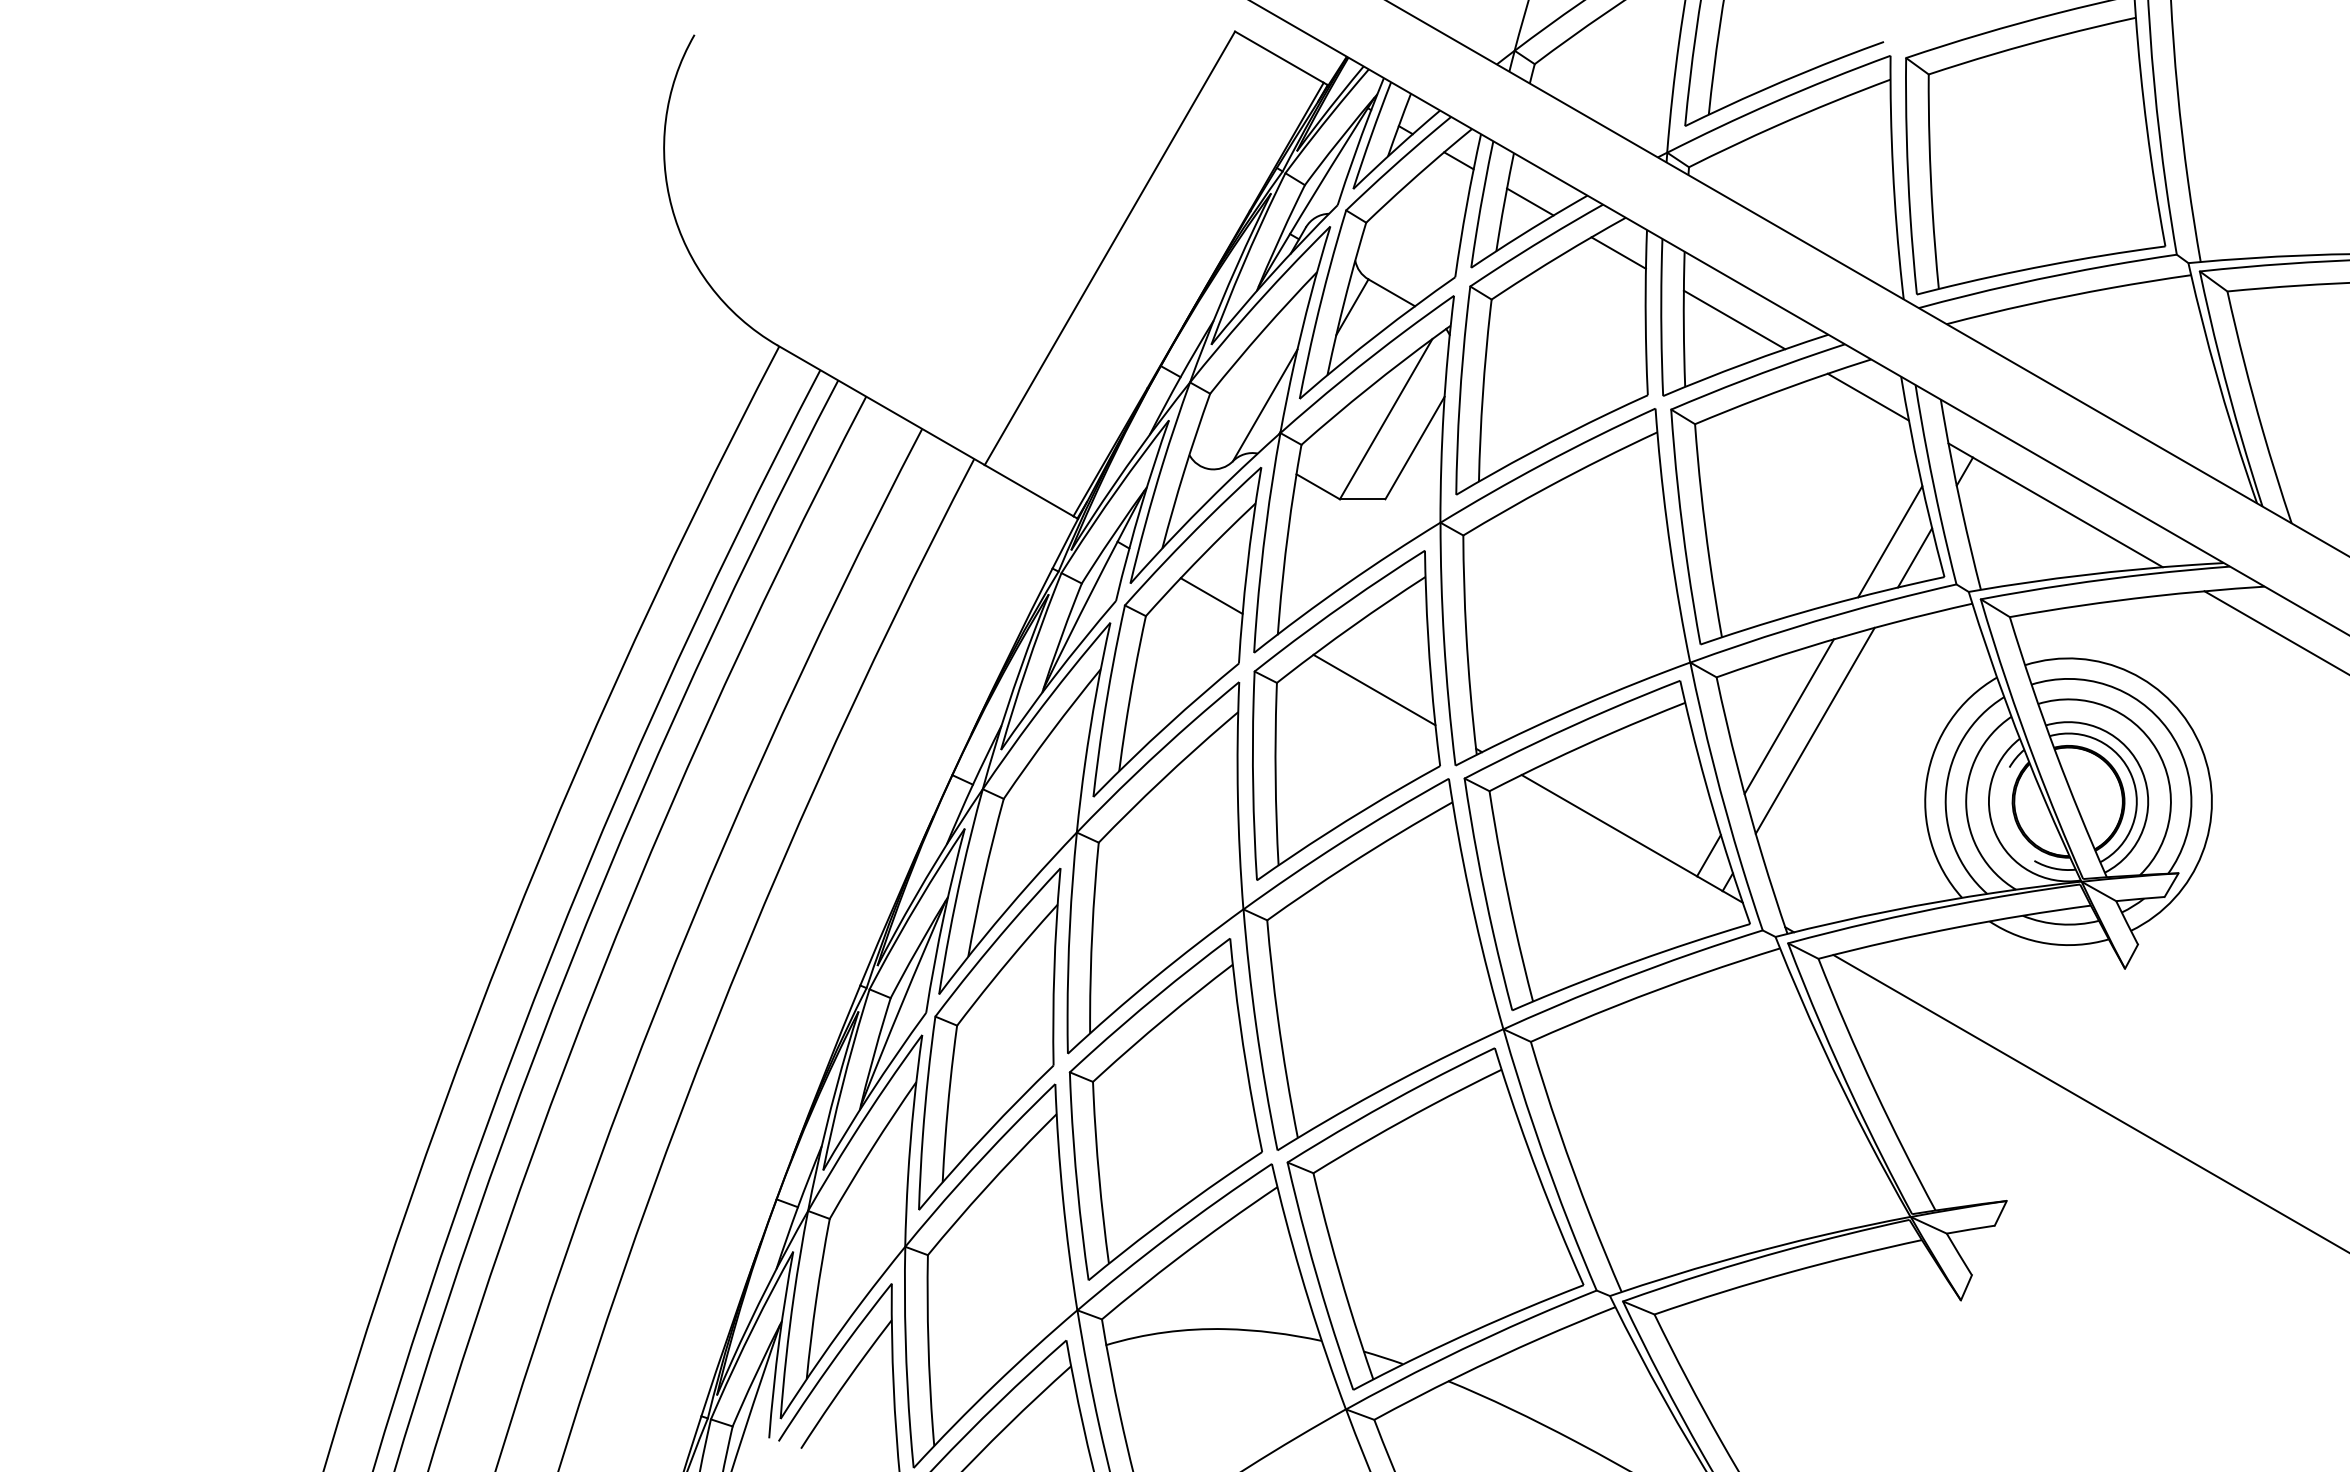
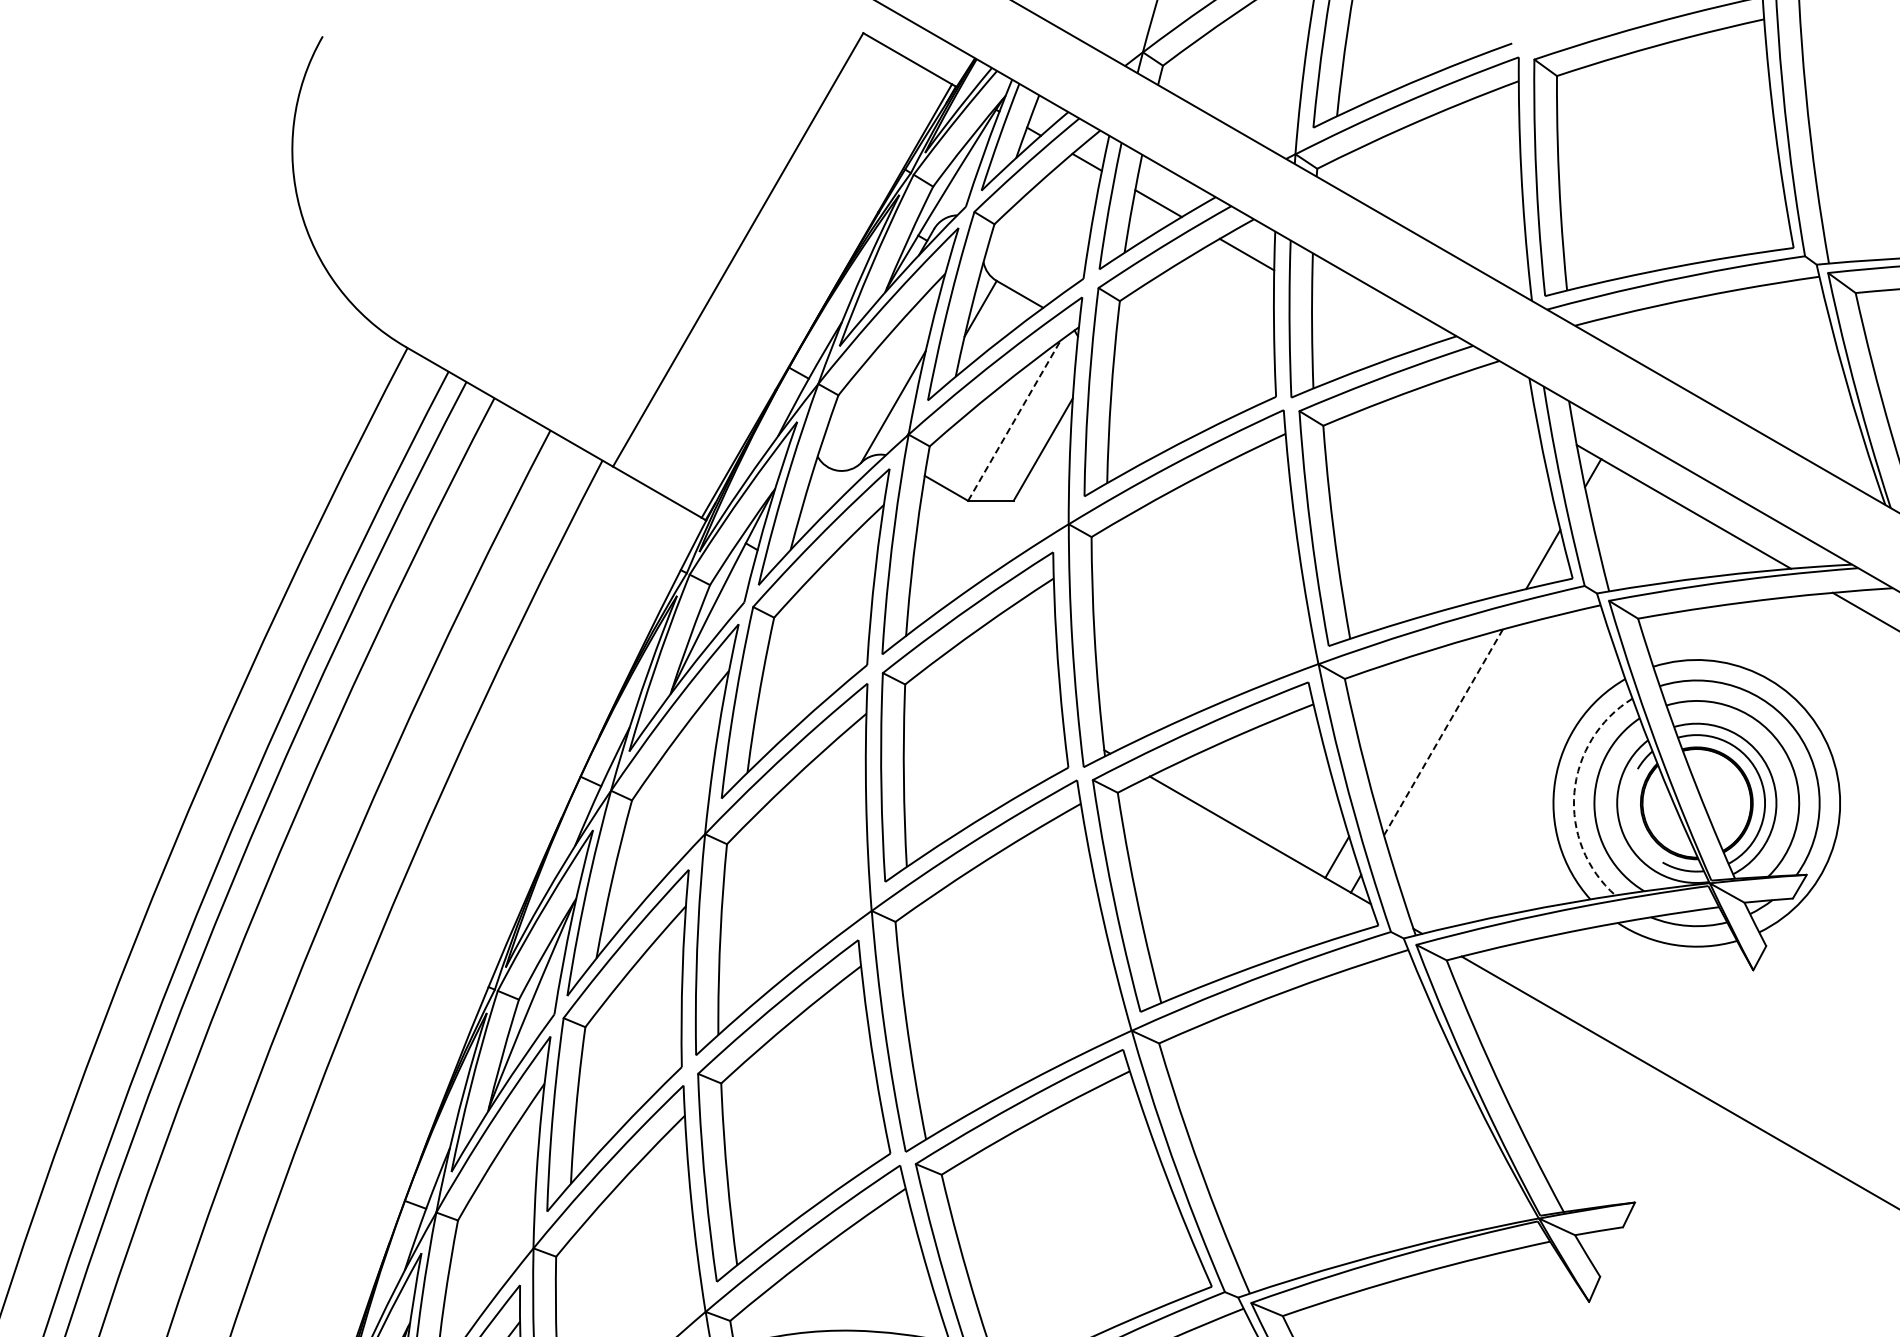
line: (1734, 319) -> (1362, 321), removed
line: (1867, 396) -> (1495, 398), removed
line: (1386, 419) -> (1014, 421), solid -> dashed
line: (1890, 541) -> (1518, 543), removed
line: (1211, 595) -> (839, 597), removed
line: (1374, 689) -> (1002, 691), removed
line: (1788, 716) -> (1416, 718), removed
line: (1815, 730) -> (1443, 732), solid -> dashed
arc: (1946, 791) -> (1574, 793), solid -> dashed

